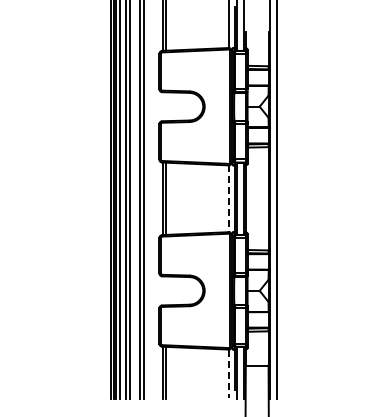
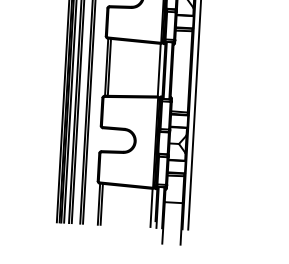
line: (229, 199) -> (159, 70), dashed -> solid
line: (229, 374) -> (151, 208), dashed -> solid

